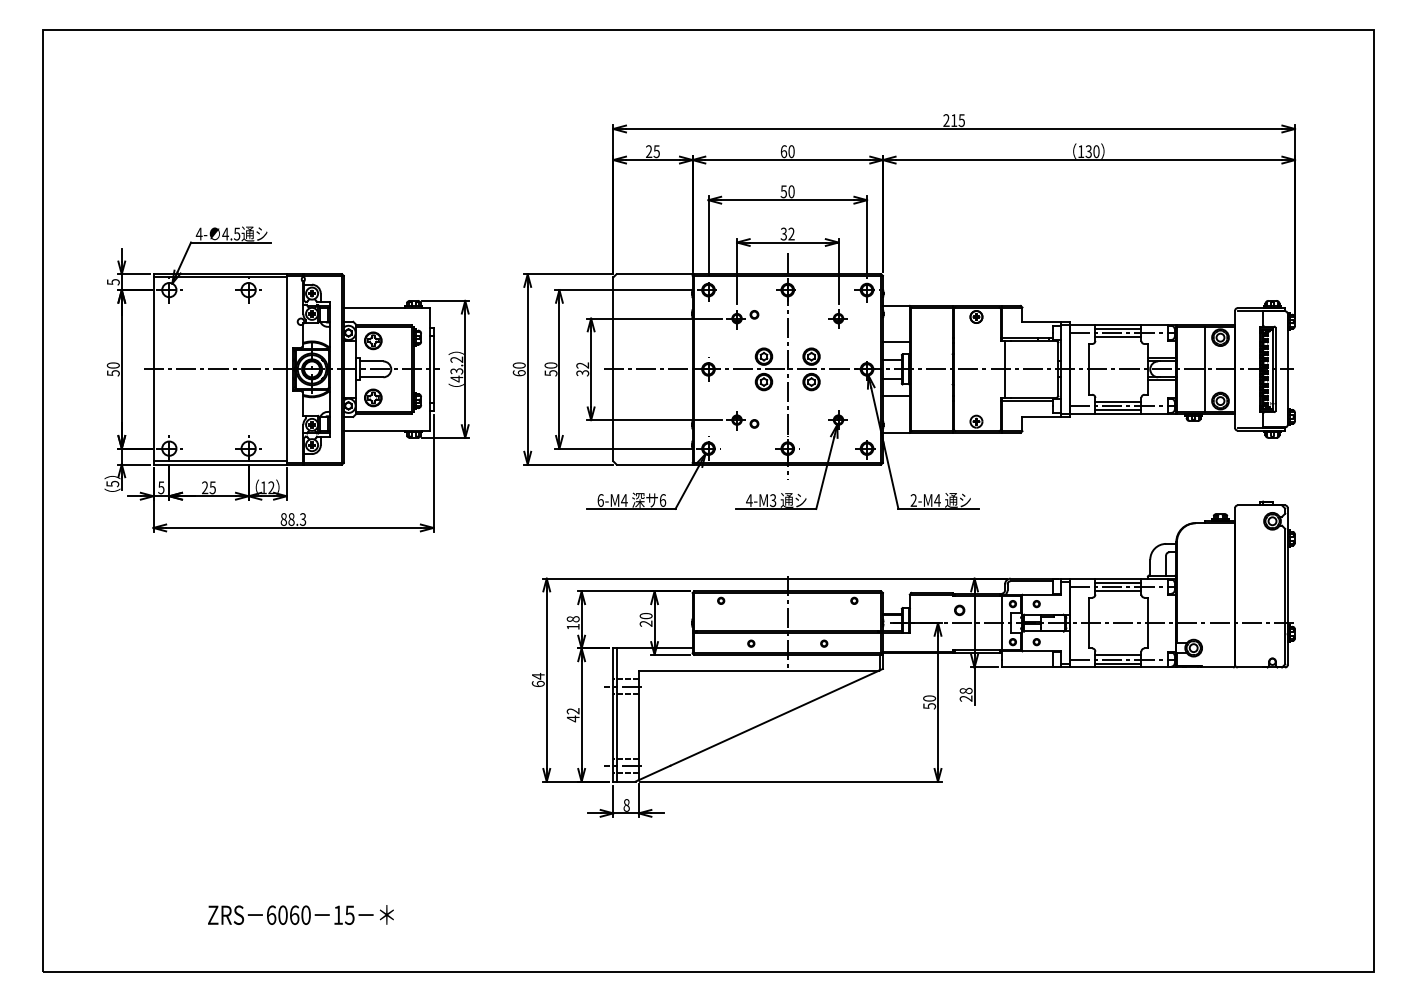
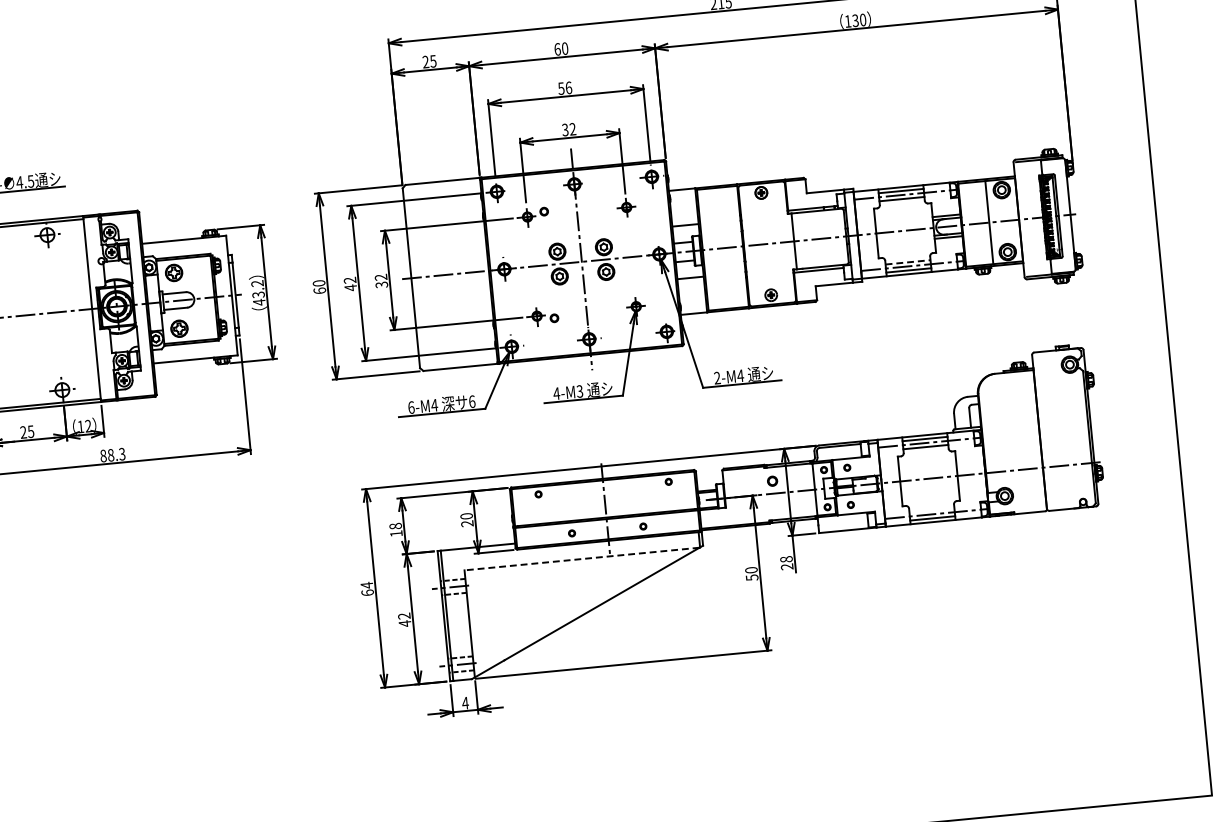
text: (791, 191) -> (568, 87), 50 -> 56
text: (550, 369) -> (349, 284), 50 -> 42
line: (1118, 401) -> (908, 262), solid -> dashed
line: (1118, 655) -> (932, 510), removed
line: (758, 670) -> (581, 558), solid -> dashed
text: (626, 805) -> (465, 703), 8 -> 4

